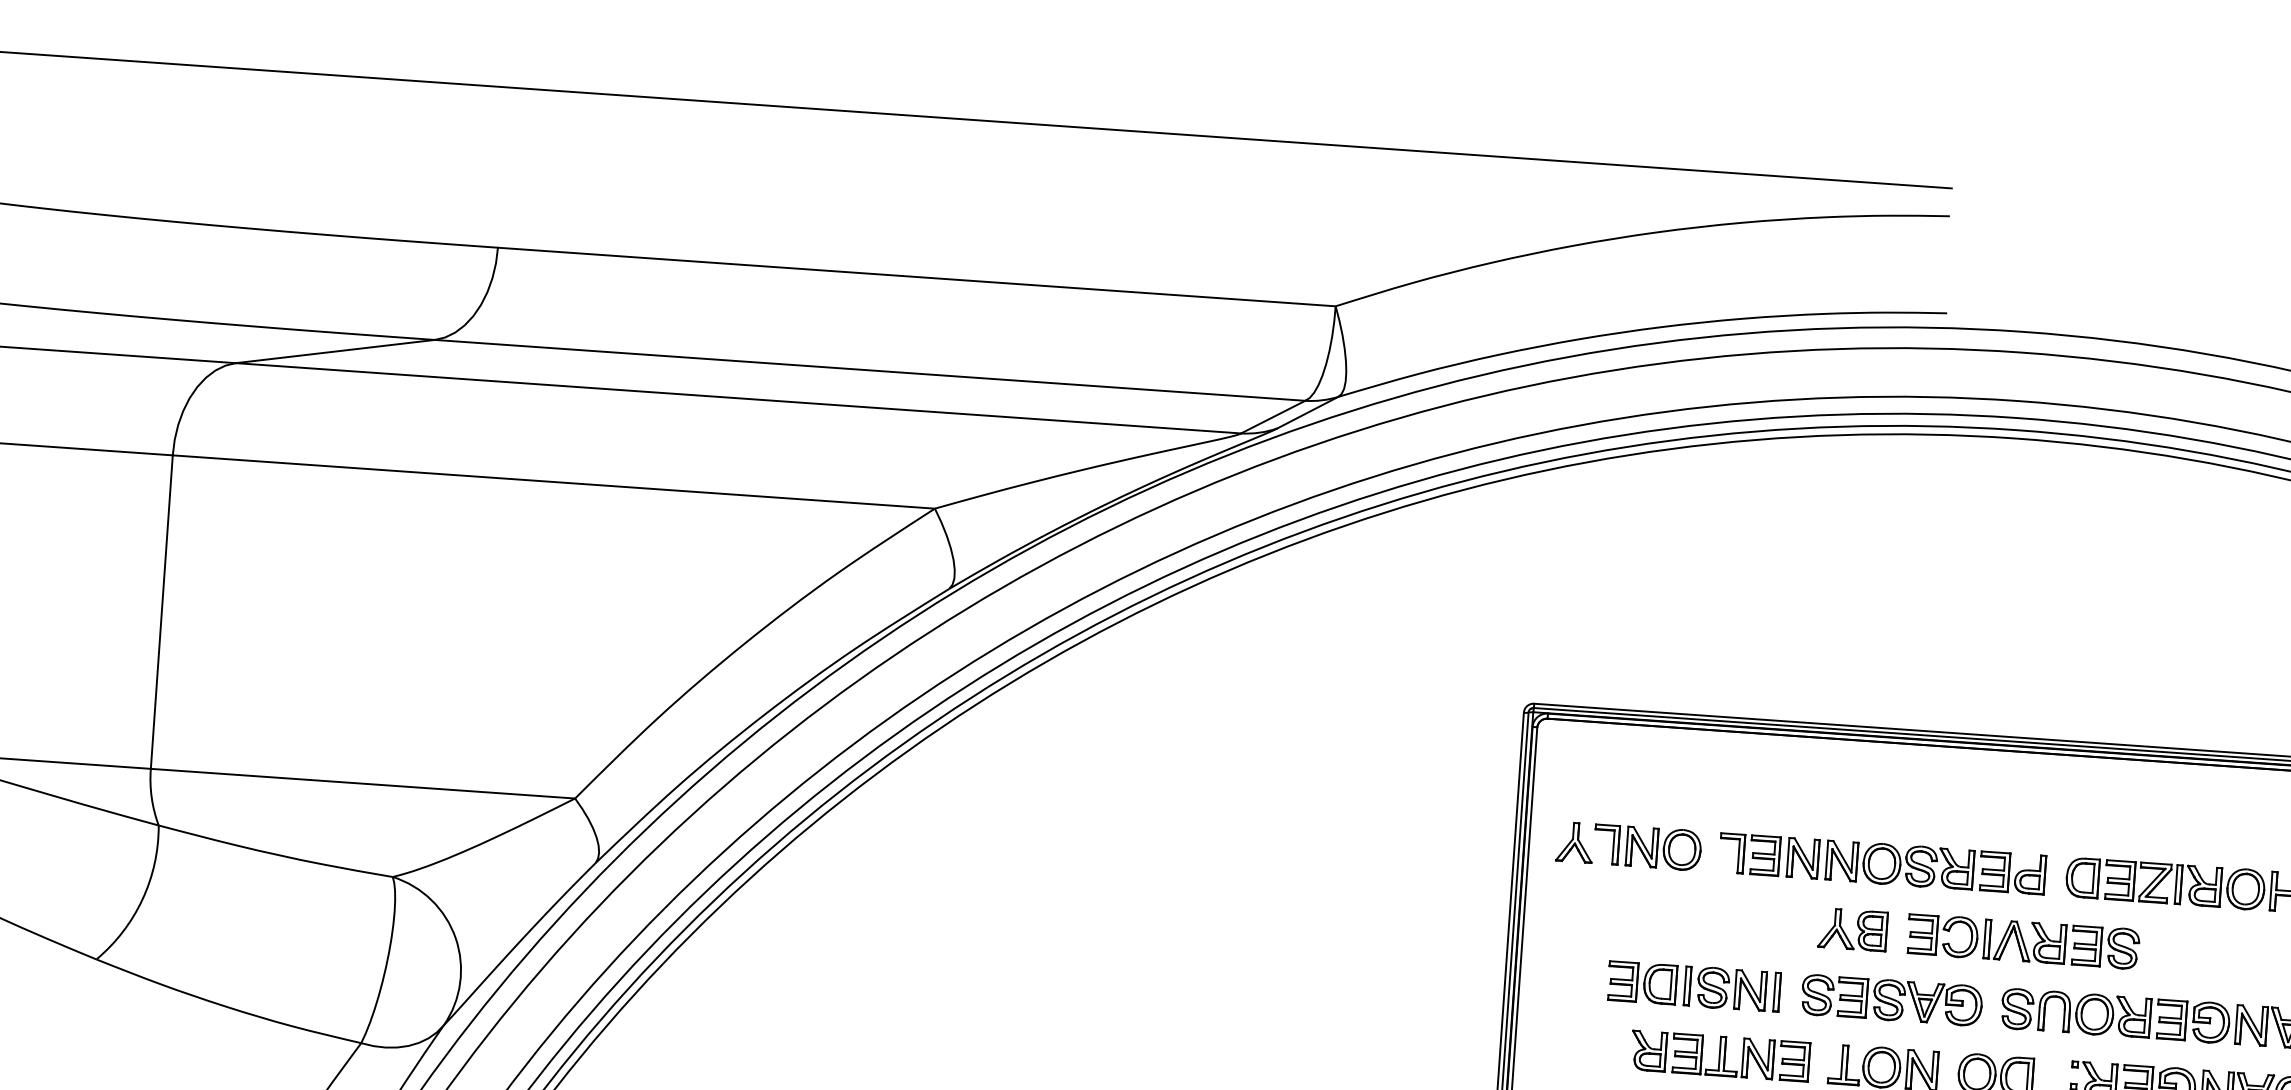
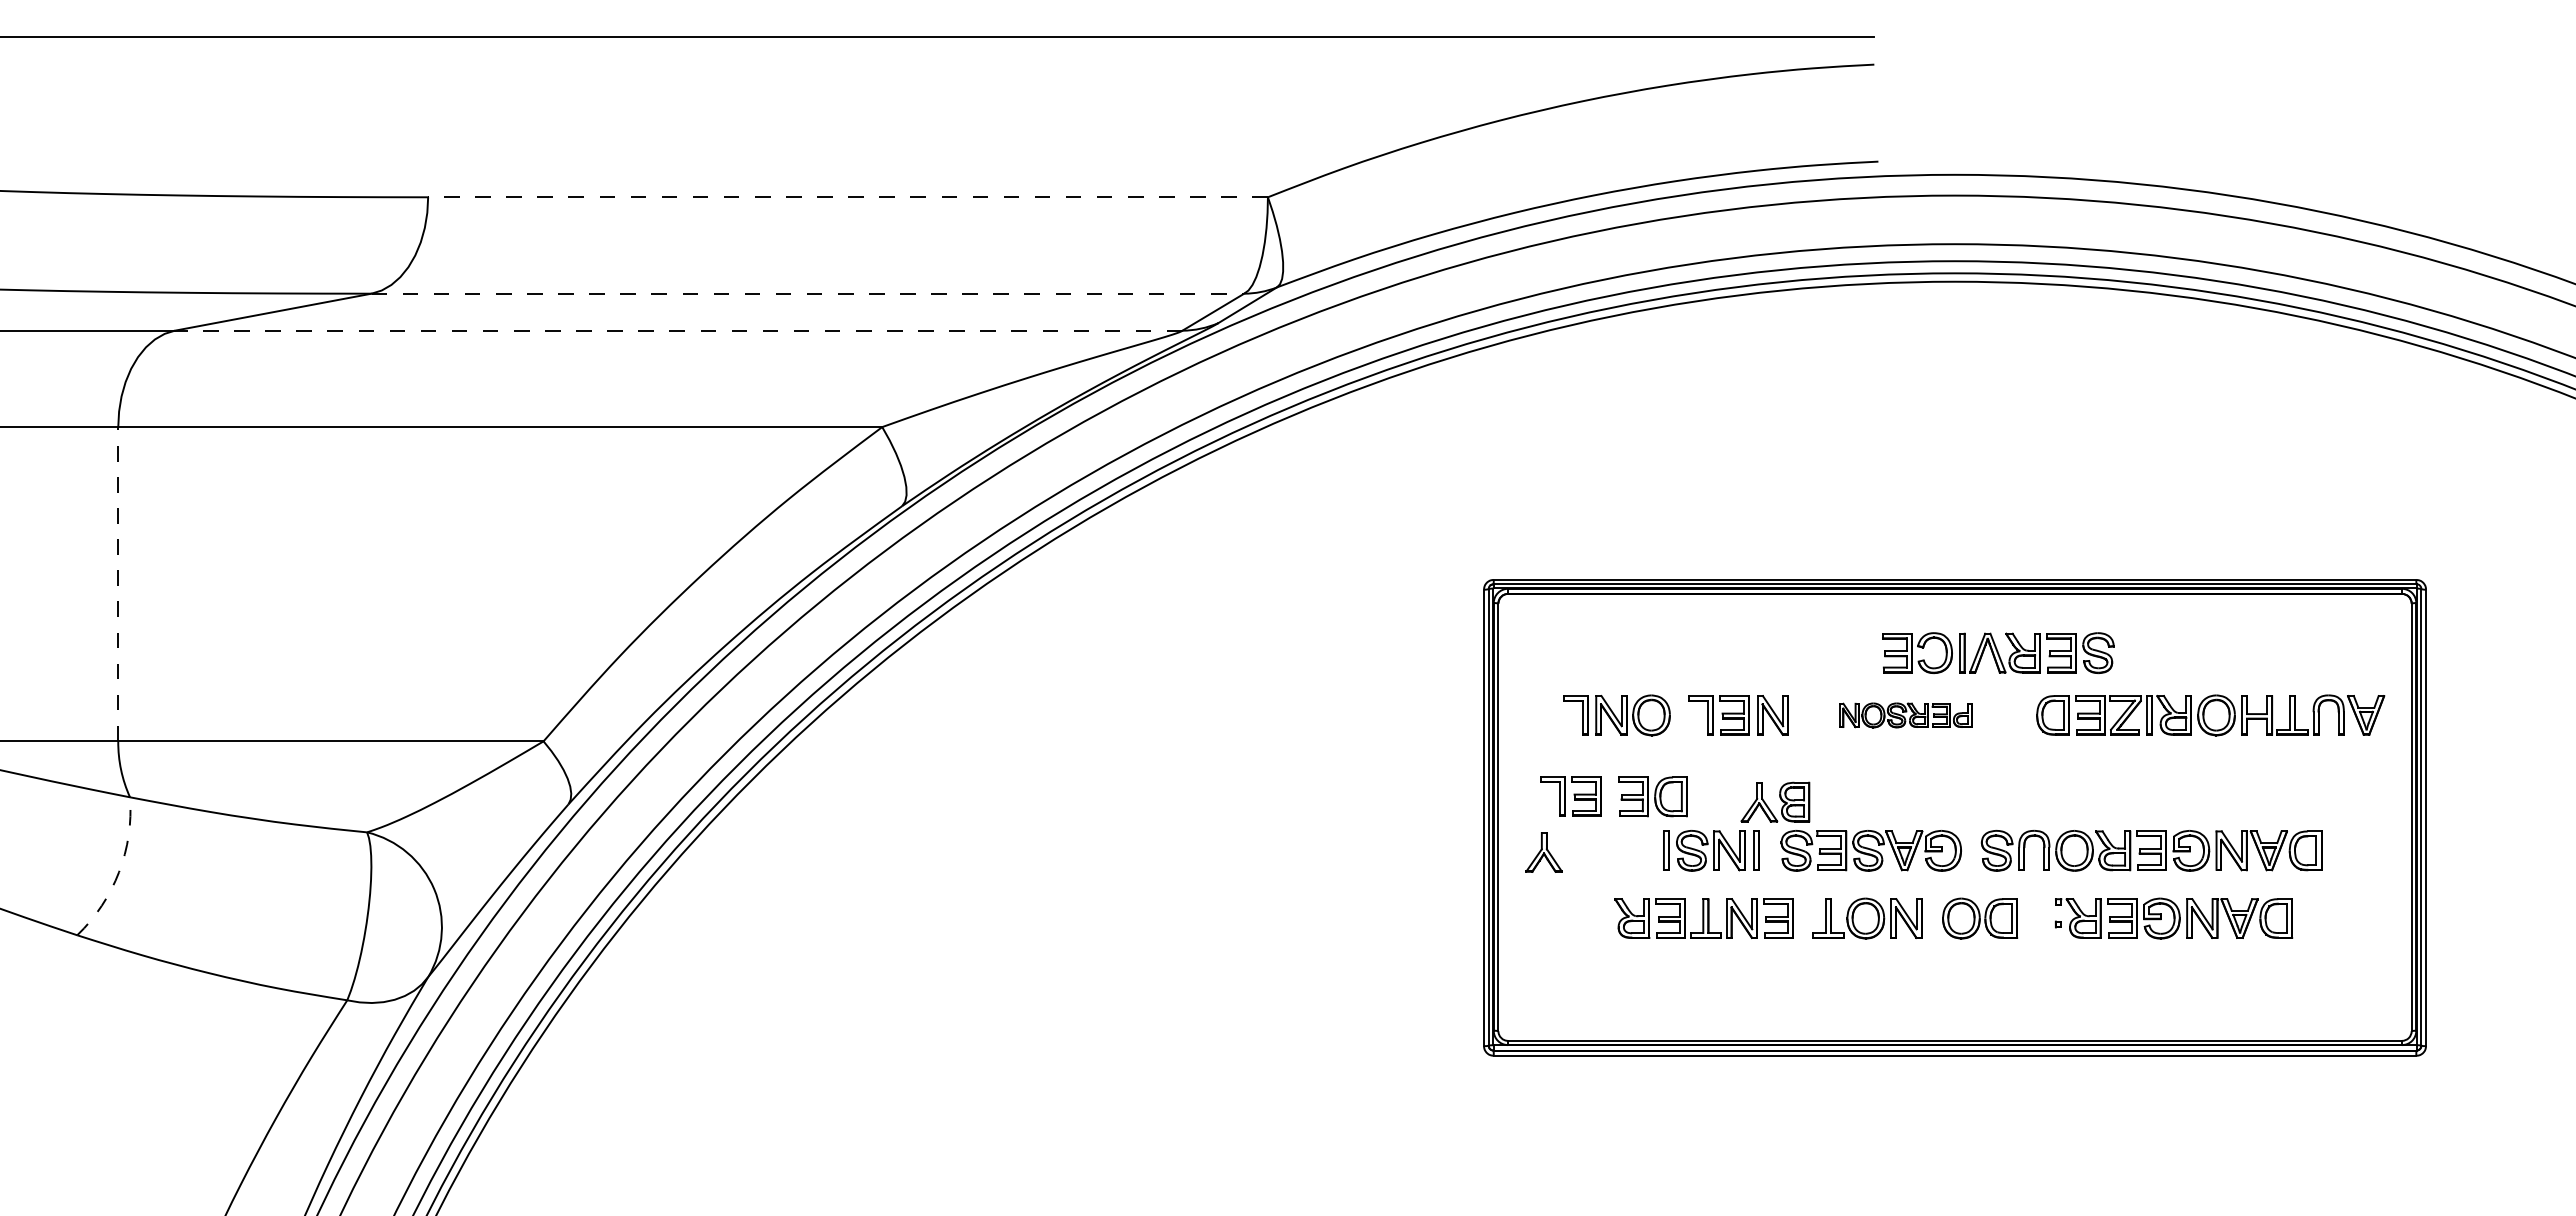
line: (917, 277) -> (848, 197), solid -> dashed
line: (870, 370) -> (808, 293), solid -> dashed
line: (738, 398) -> (678, 330), solid -> dashed
line: (162, 611) -> (118, 583), solid -> dashed
part: (1574, 842) -> (1543, 852), moved
part: (1935, 867) -> (1905, 715), size x0.6
arc: (142, 899) -> (119, 872), solid -> dashed
part: (1595, 925) -> (1570, 796), added
part: (1853, 929) -> (1775, 801), moved
part: (2023, 942) -> (1998, 653), moved
part: (1641, 982) -> (1652, 796), moved

